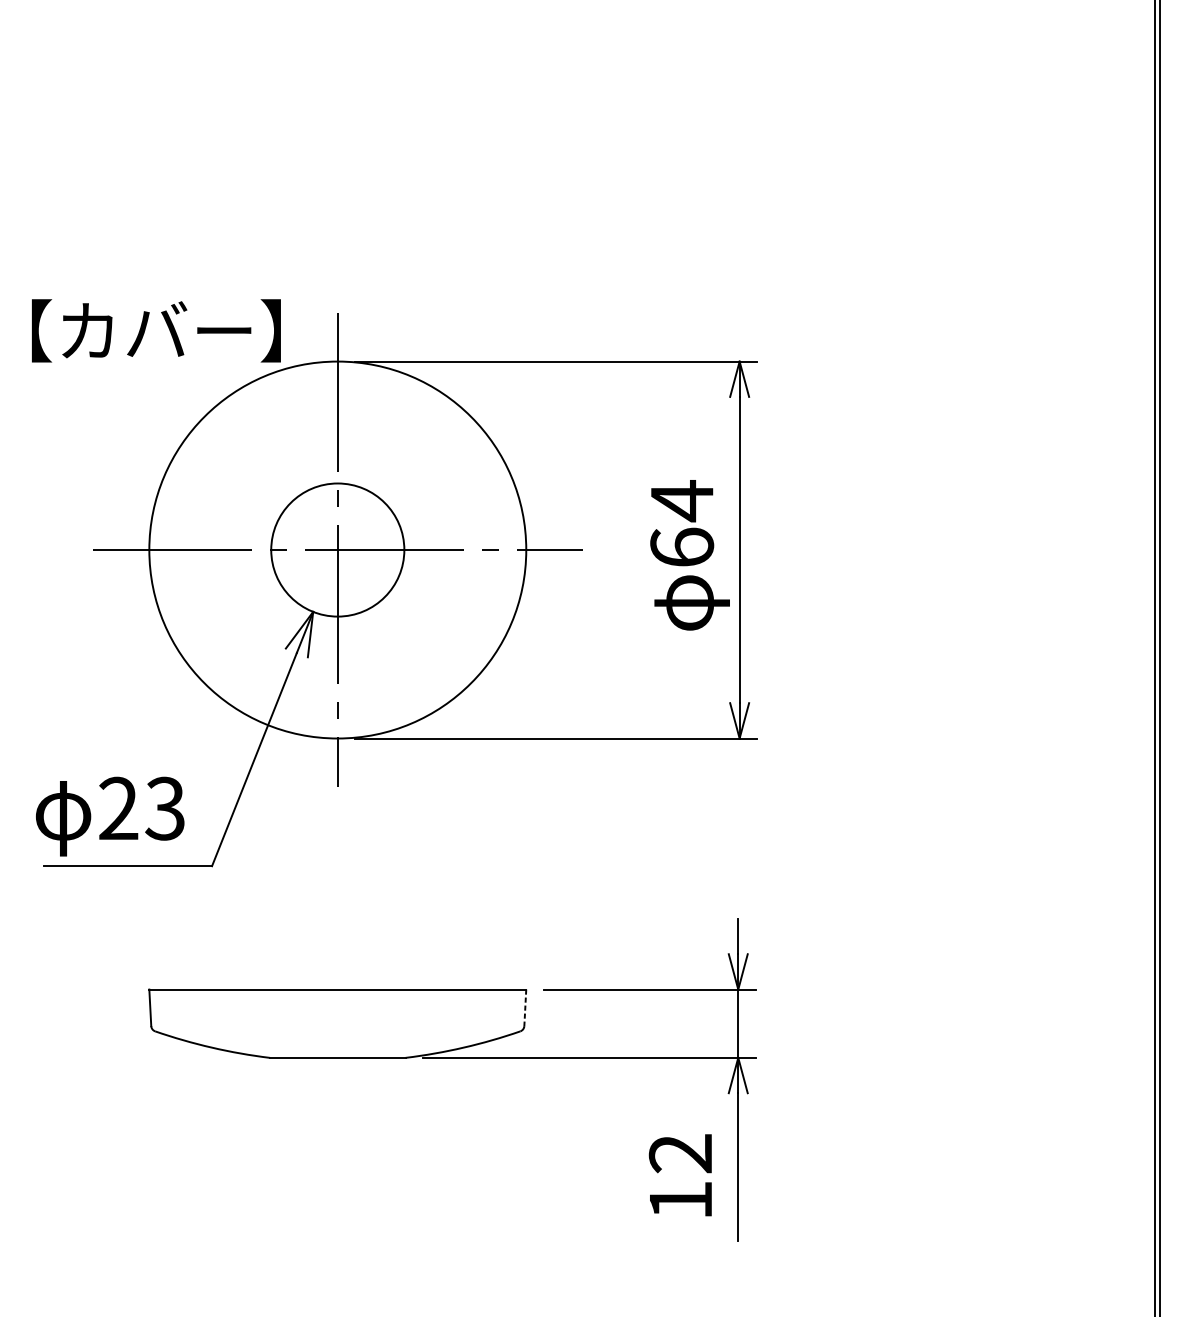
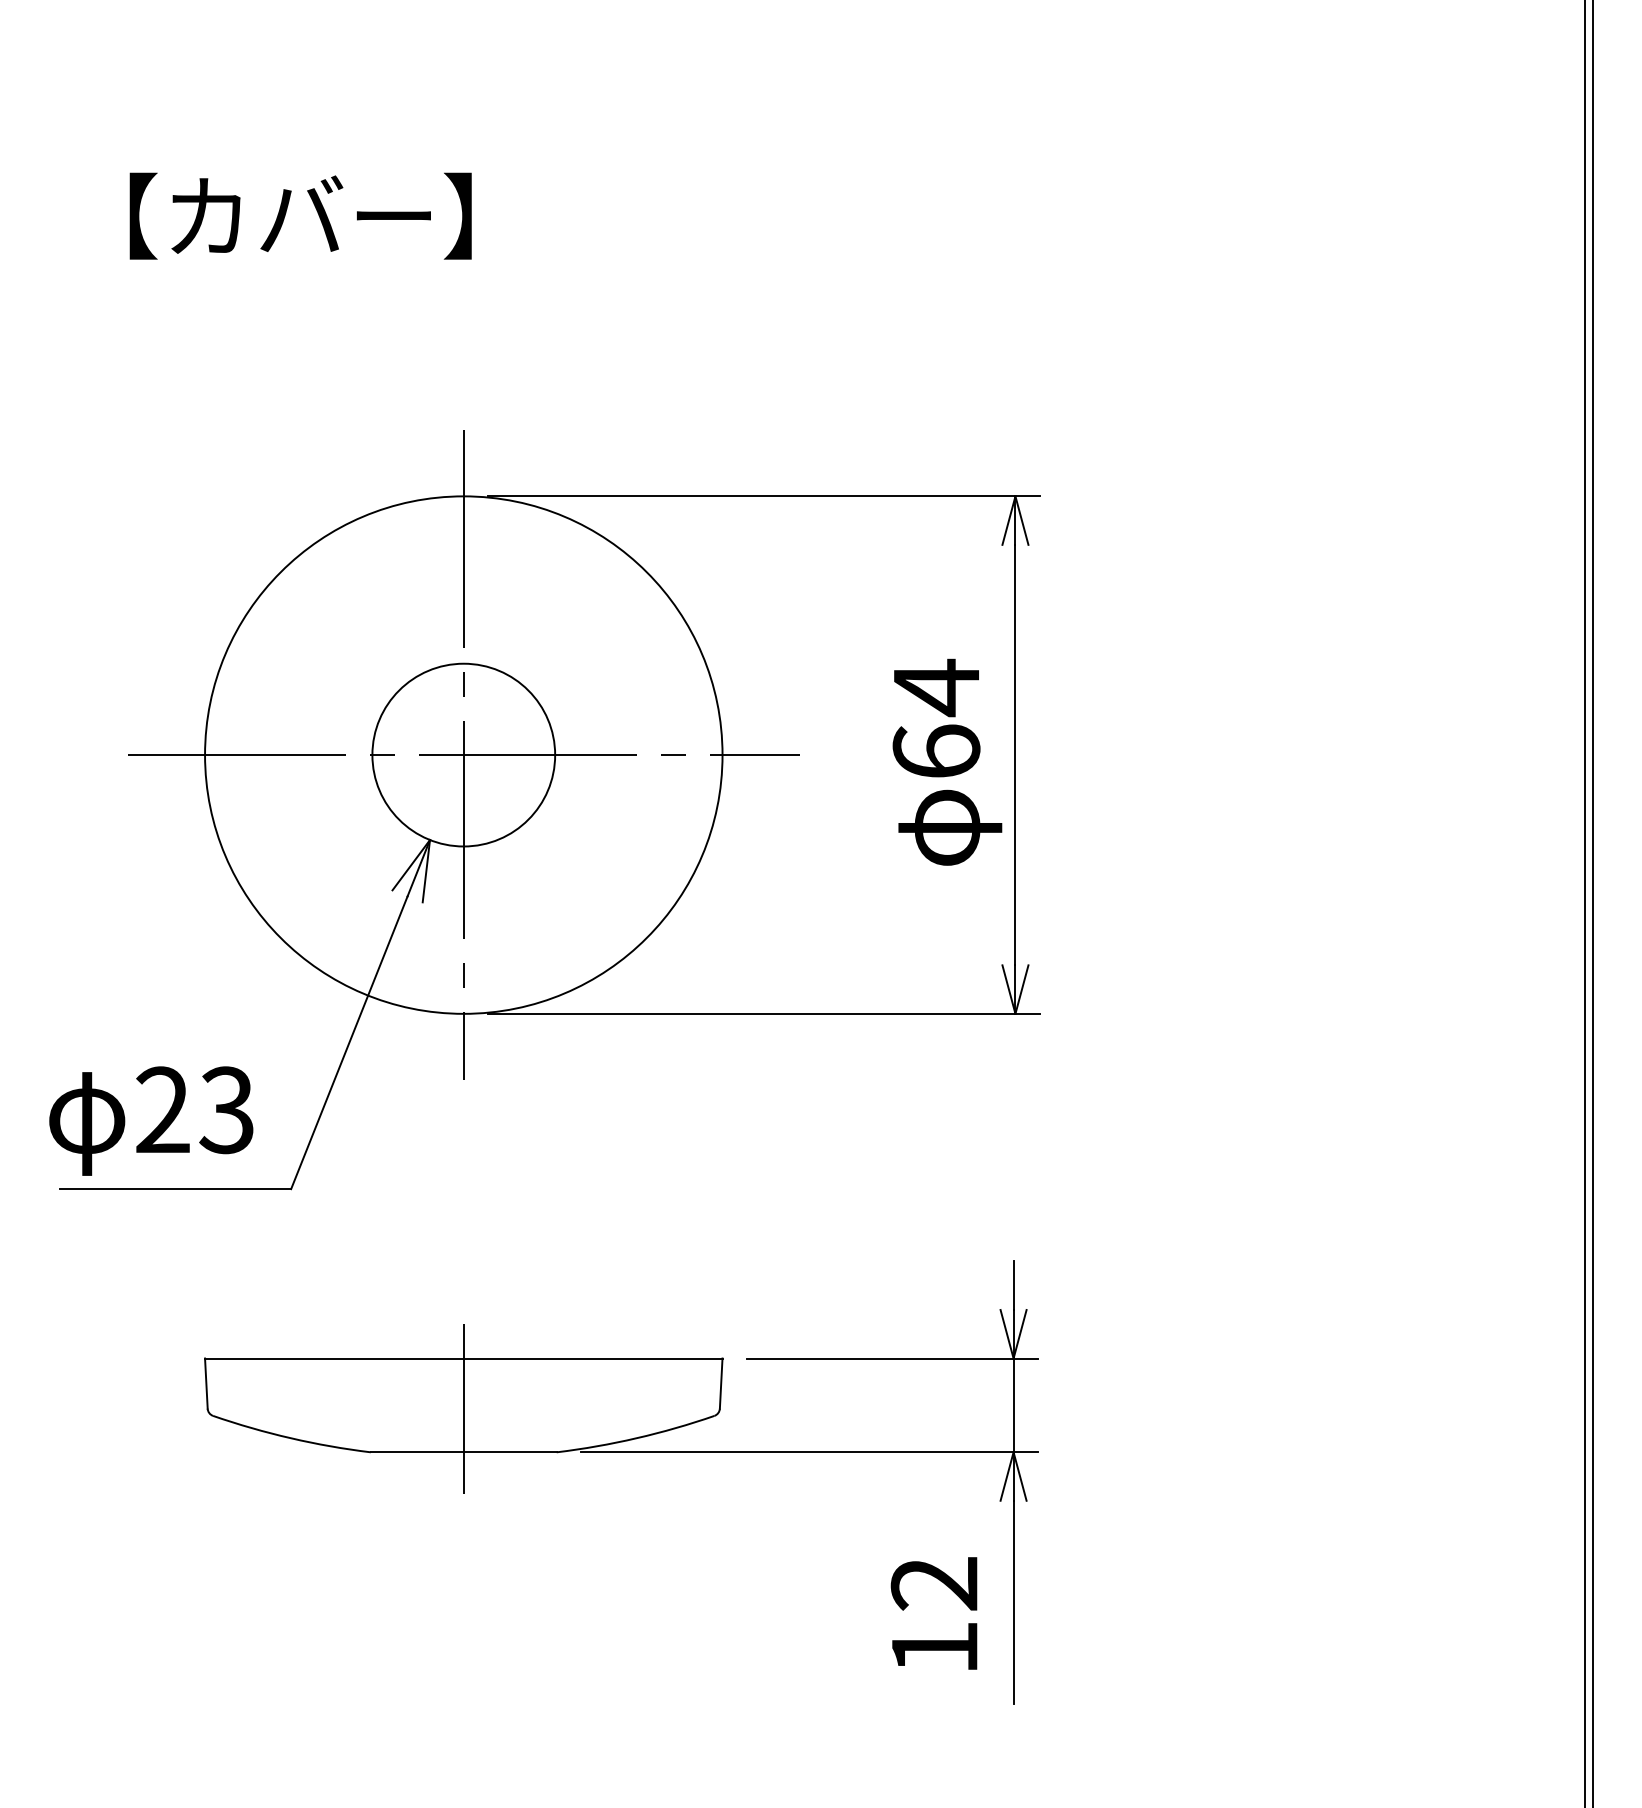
text: (156, 330) -> (300, 215), moved
line: (525, 1008) -> (721, 1384), dashed -> solid
line: (337, 1026) -> (463, 1409), added

